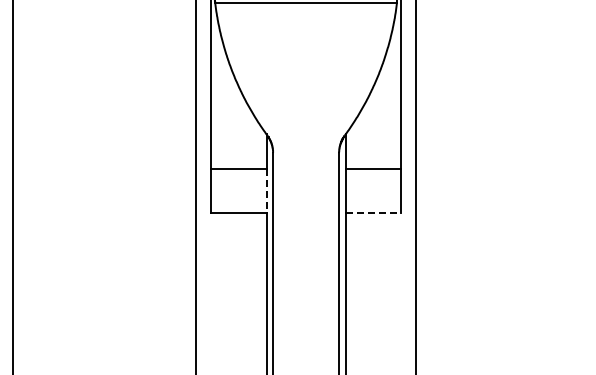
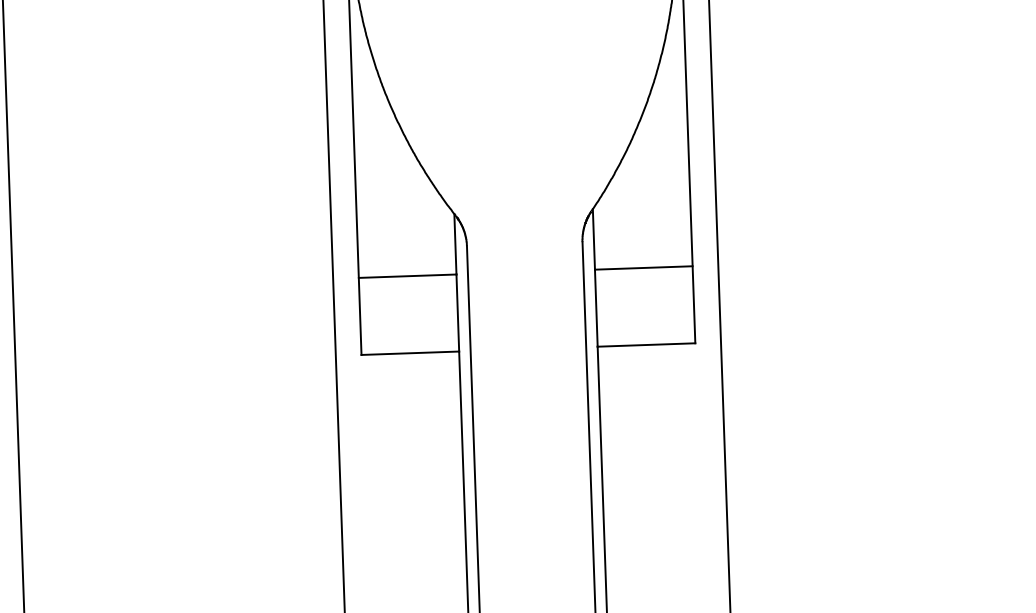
line: (266, 190) -> (457, 312), dashed -> solid
line: (373, 212) -> (646, 344), dashed -> solid

